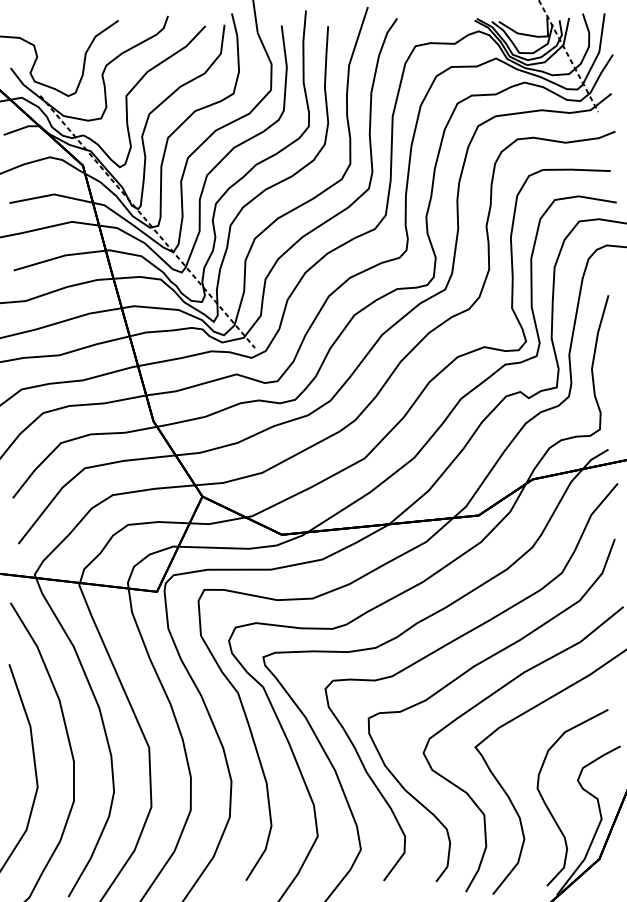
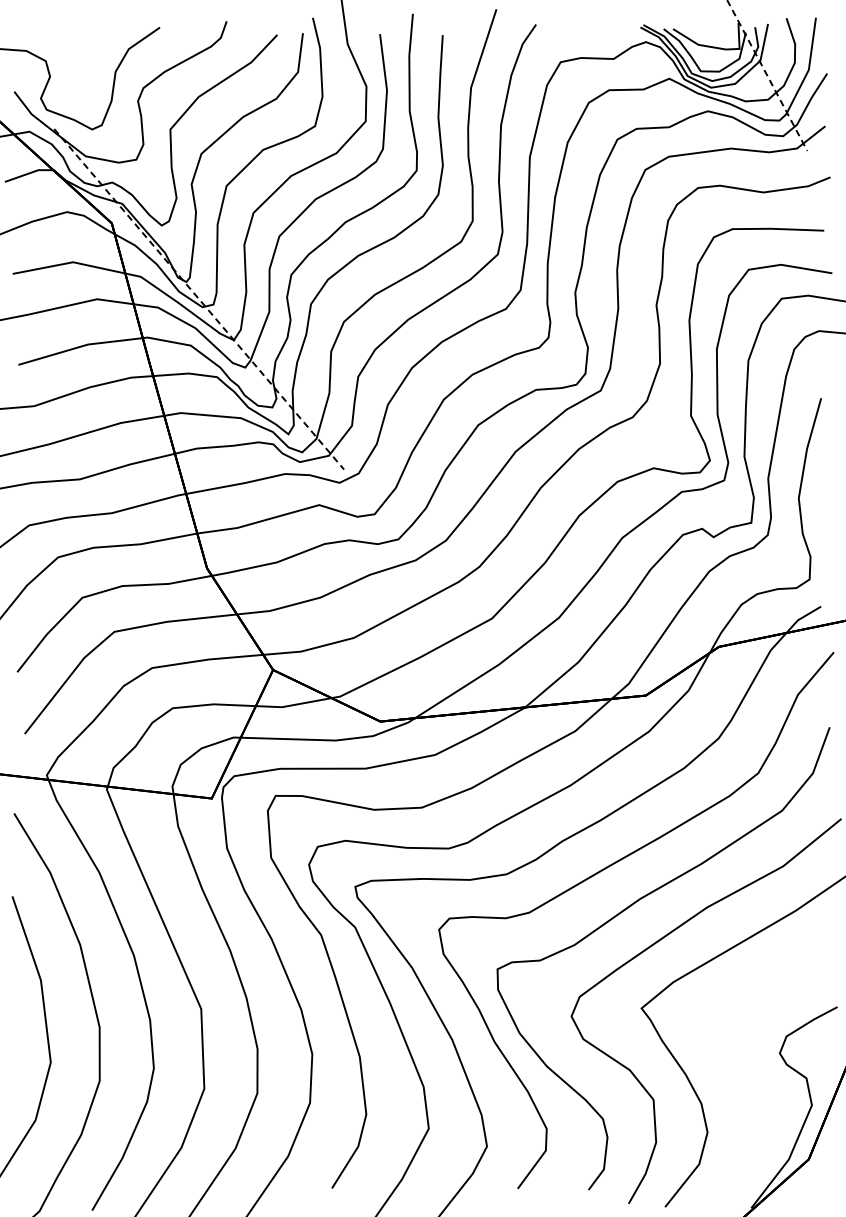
curve: (550, 810) -> (742, 1093), removed

